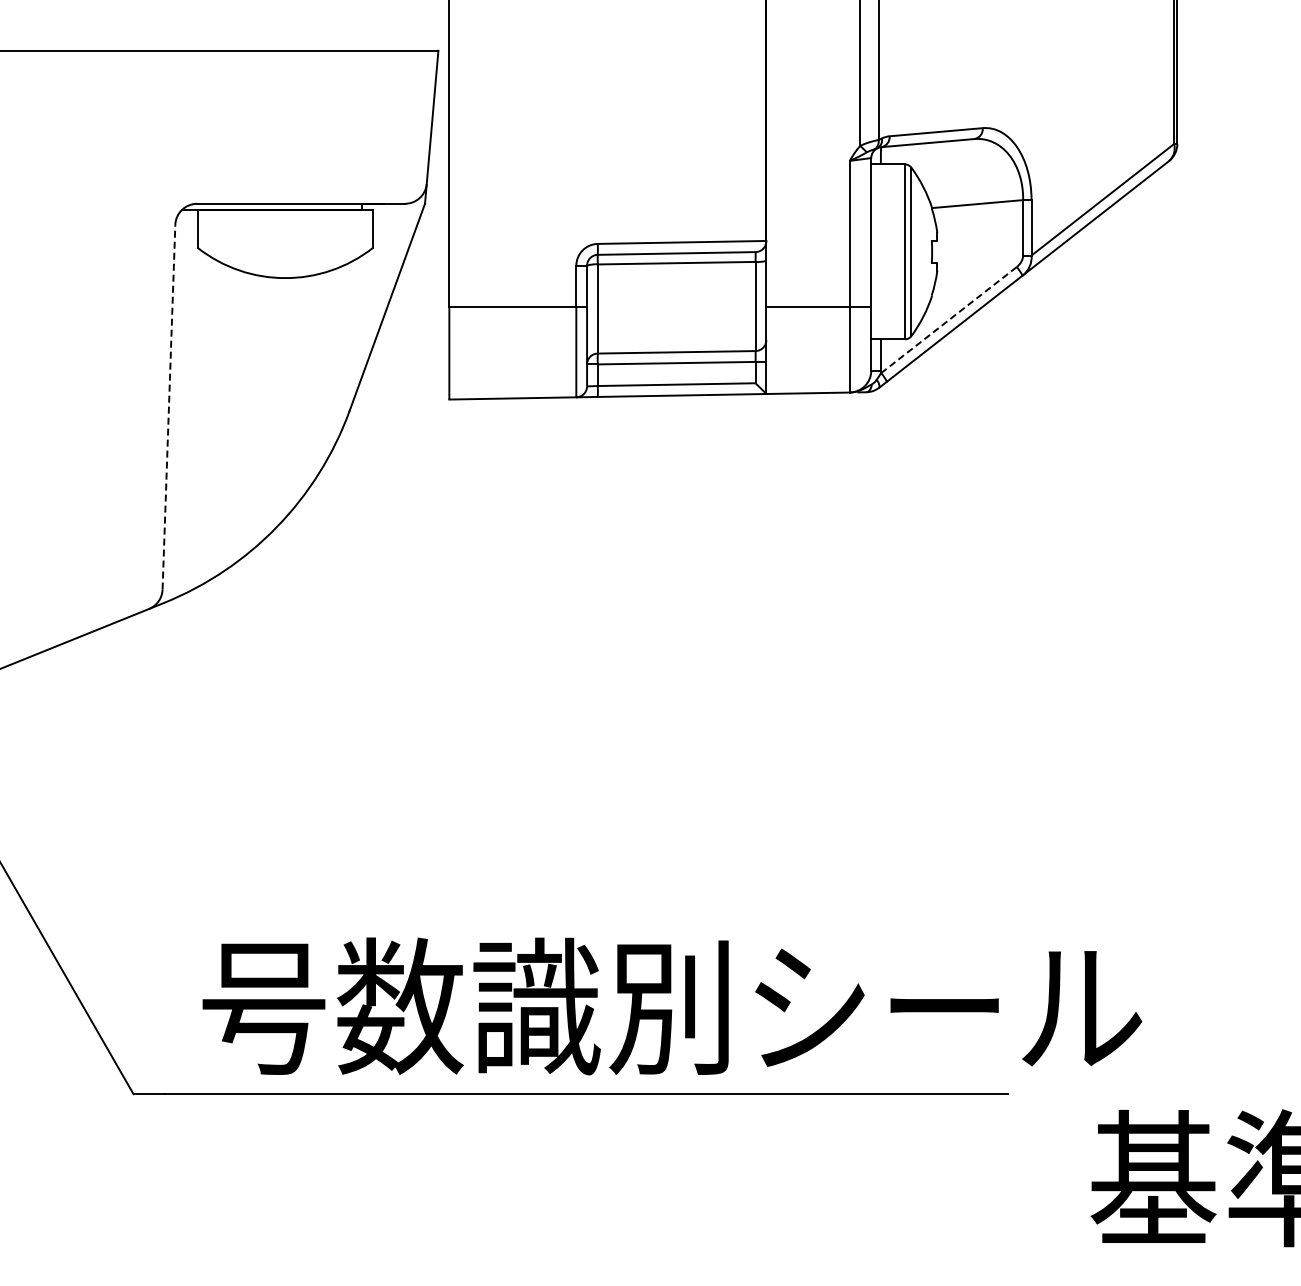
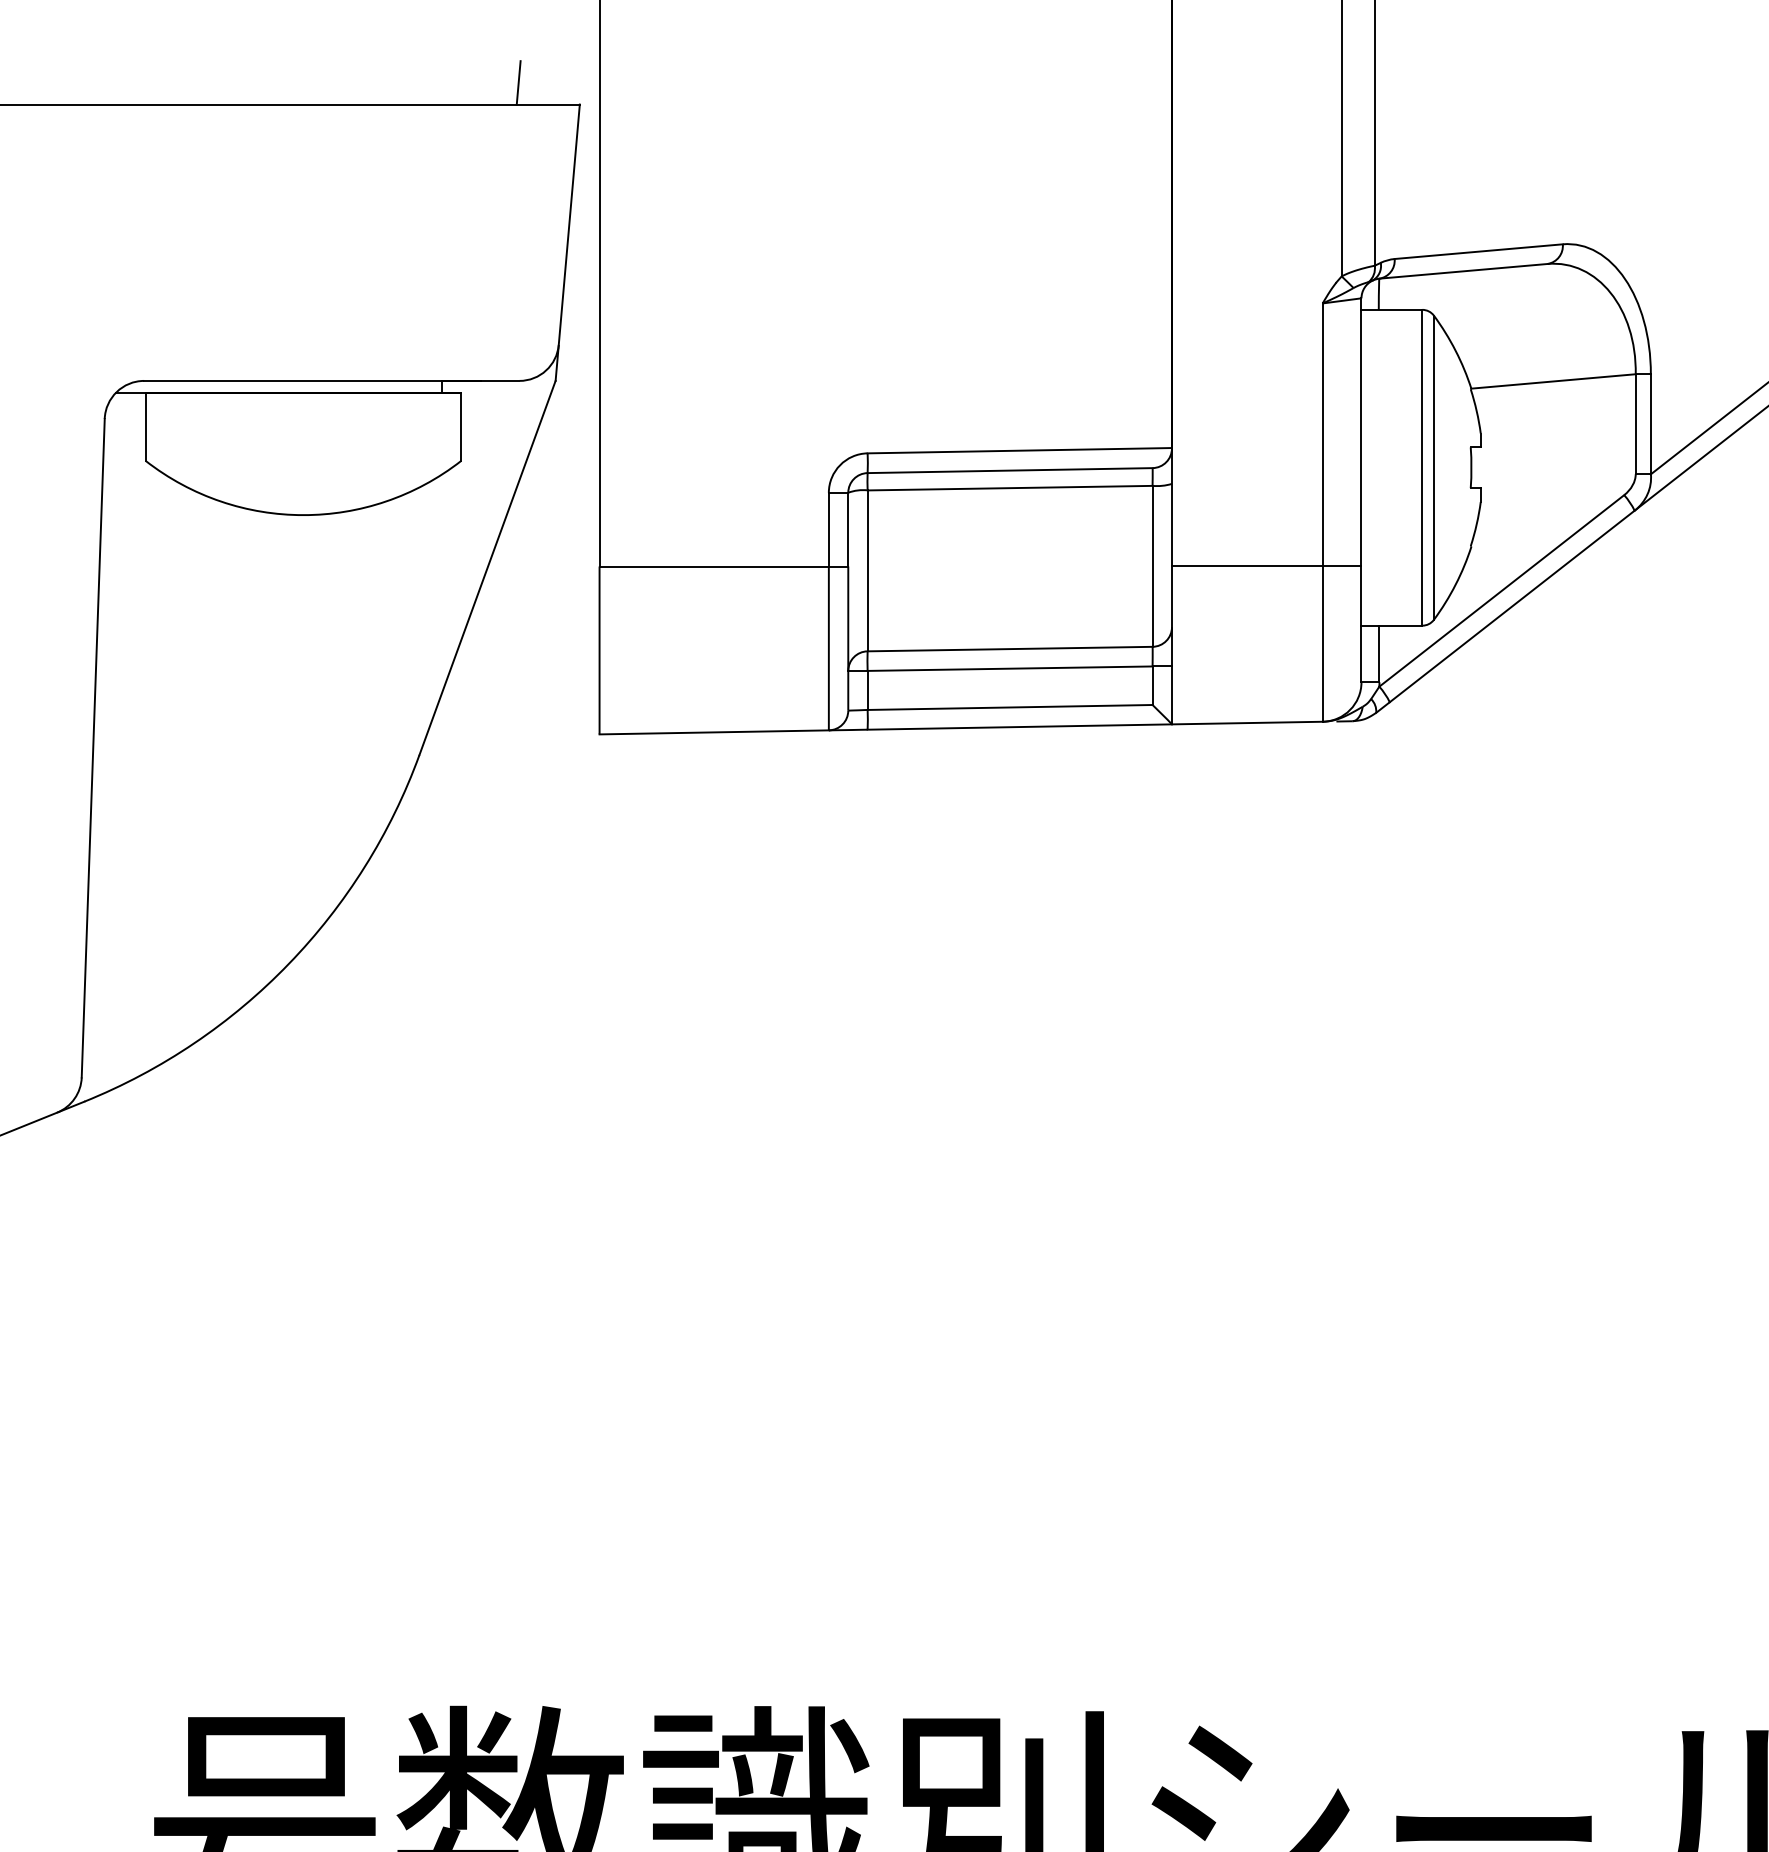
line: (404, 38) -> (518, 82), added
line: (949, 319) -> (1502, 589), dashed -> solid
line: (168, 406) -> (92, 746), dashed -> solid

